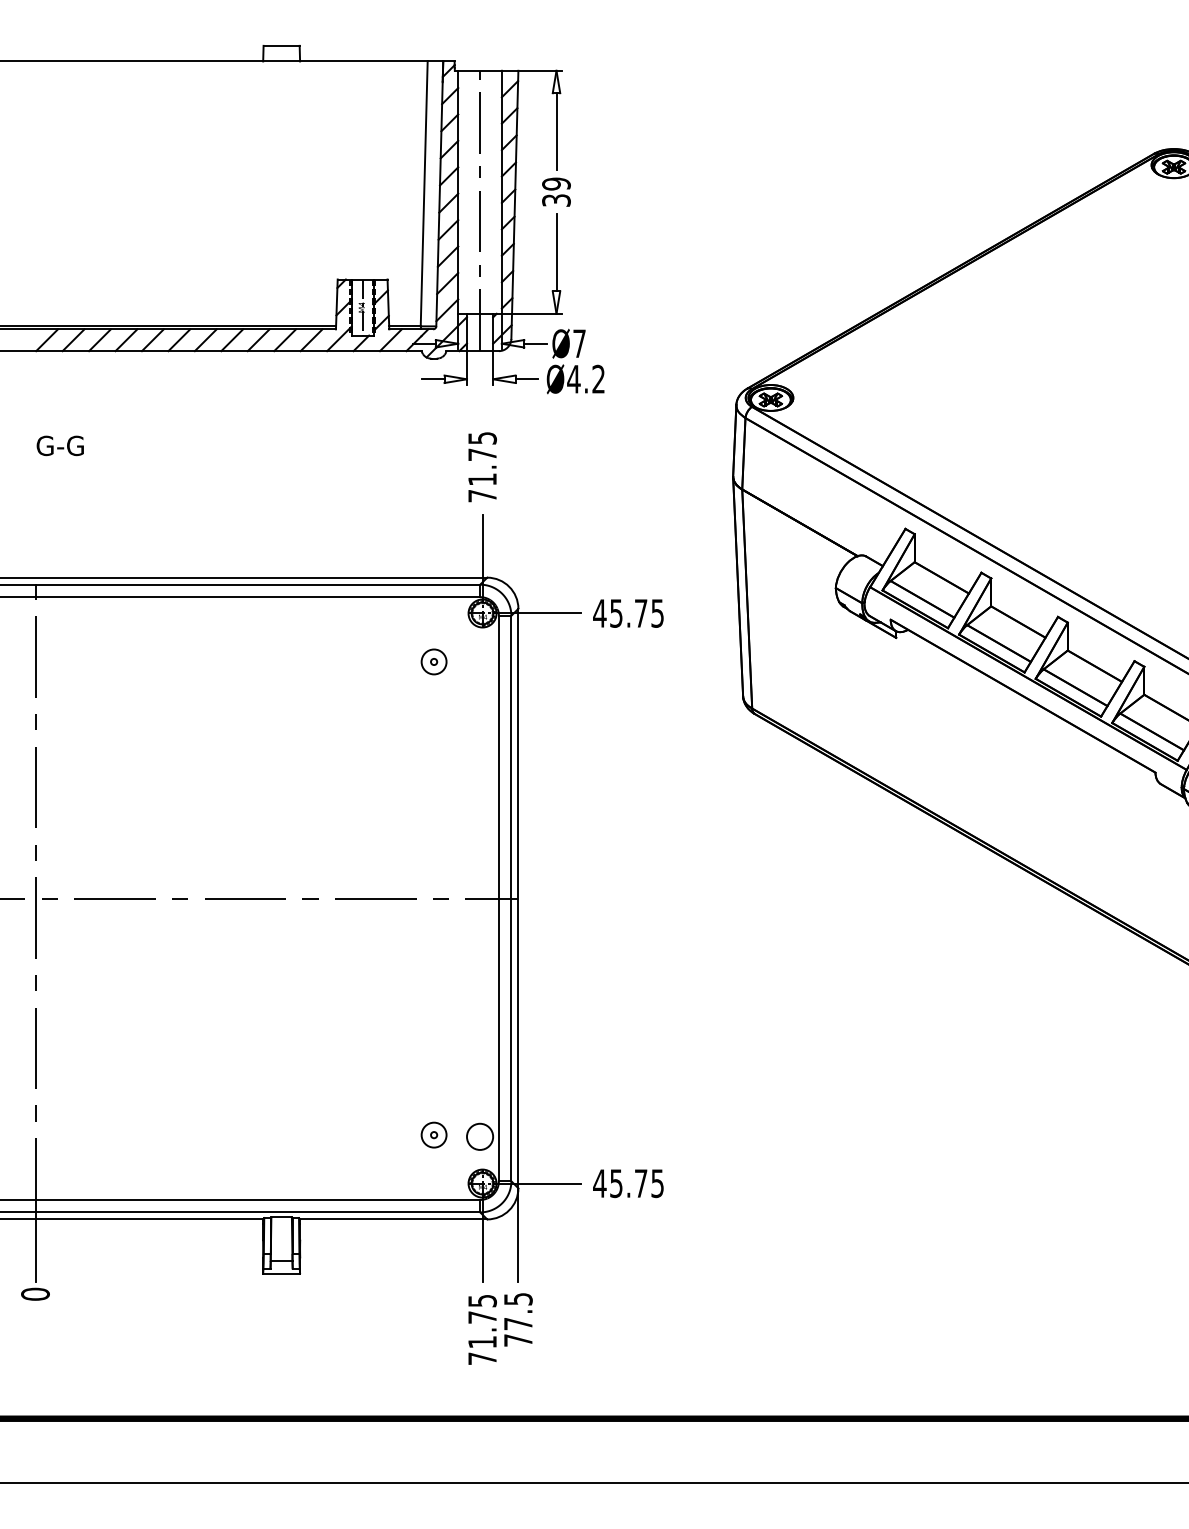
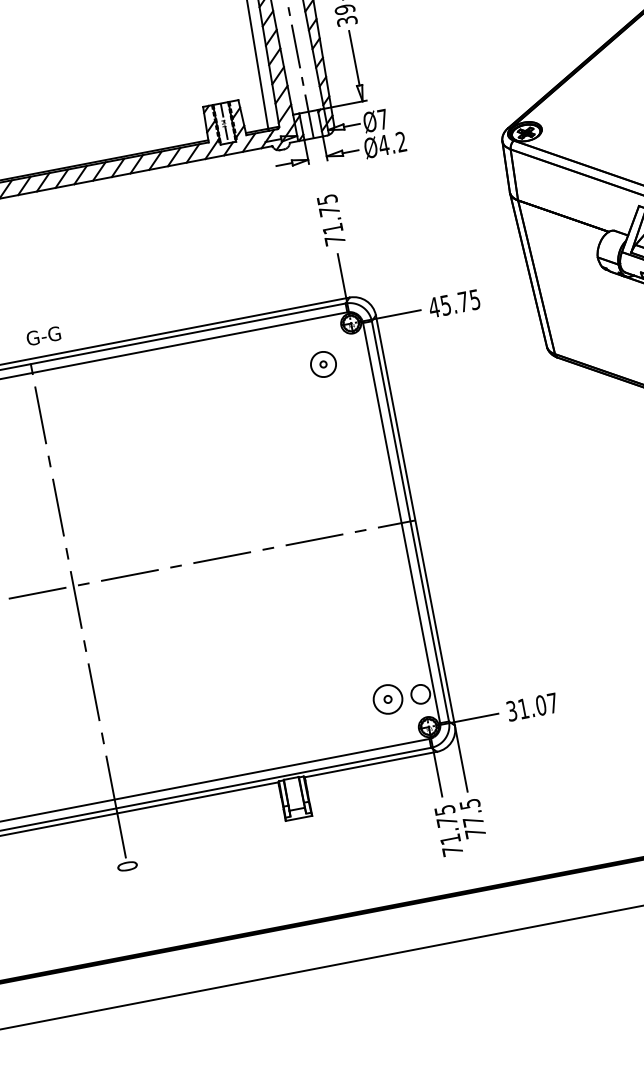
text: (59, 445) -> (43, 335), moved
part: (433, 661) -> (323, 364), size x1.4
part: (433, 1134) -> (387, 699), size x1.6
text: (628, 1183) -> (532, 707), 45.75 -> 31.07

